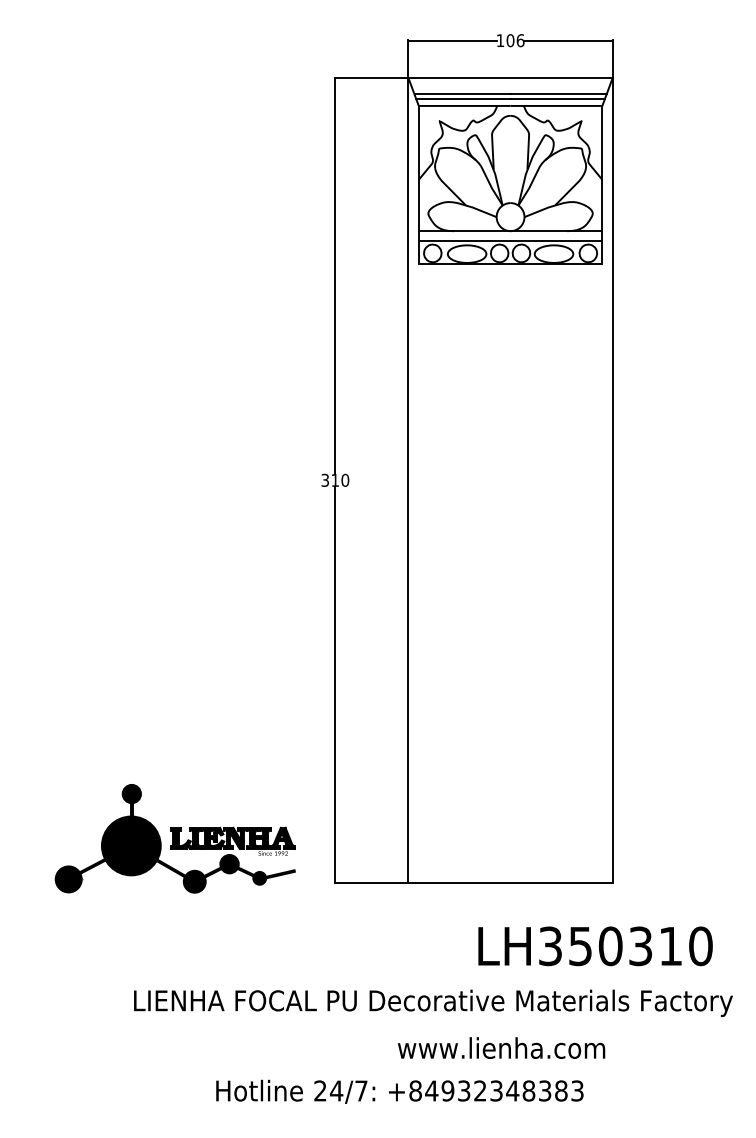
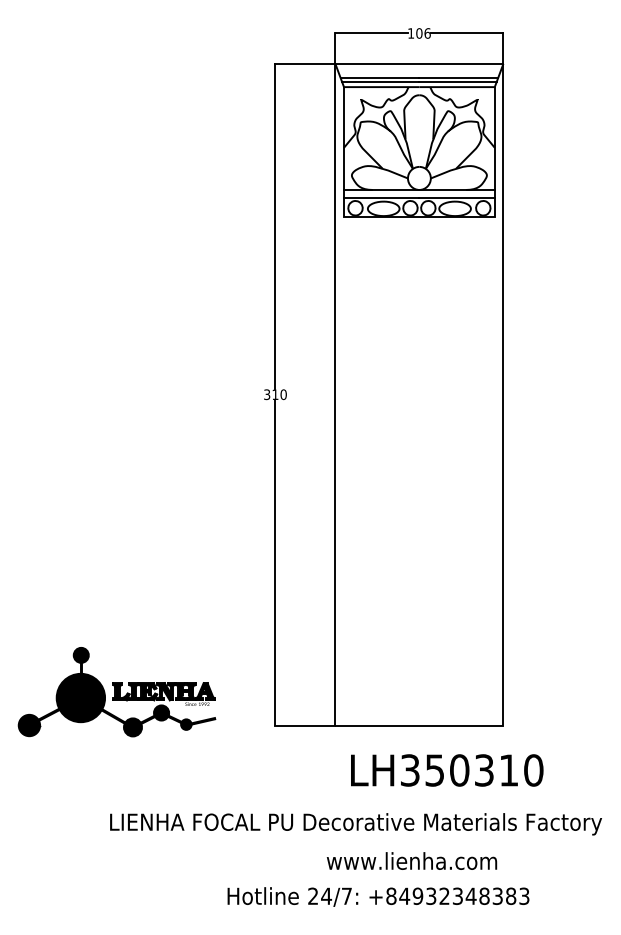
part: (174, 839) -> (116, 692), moved
text: (595, 946) -> (447, 770), moved
text: (399, 1091) -> (378, 896), moved

